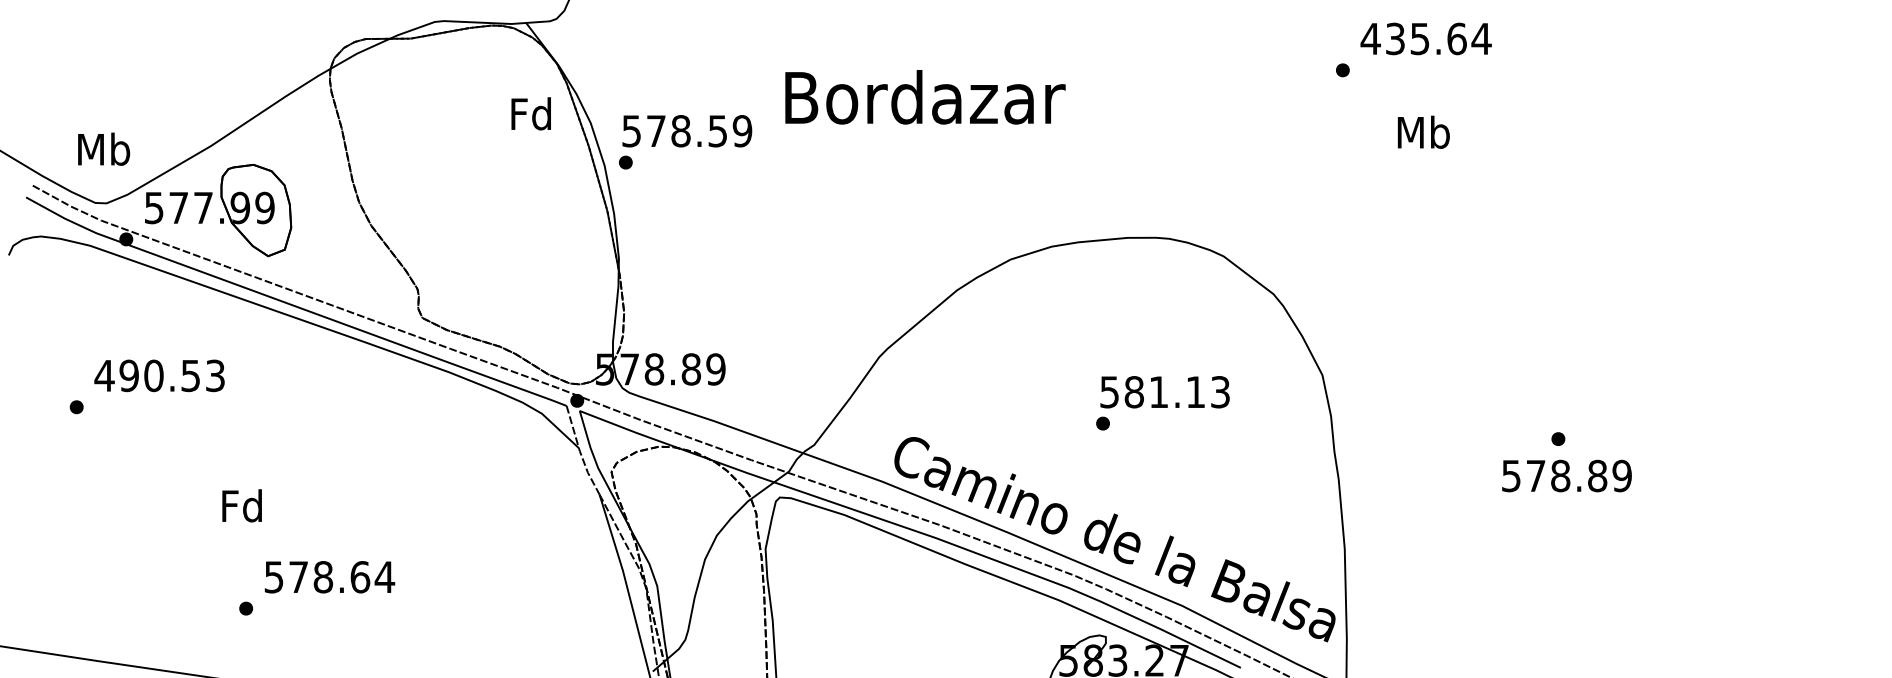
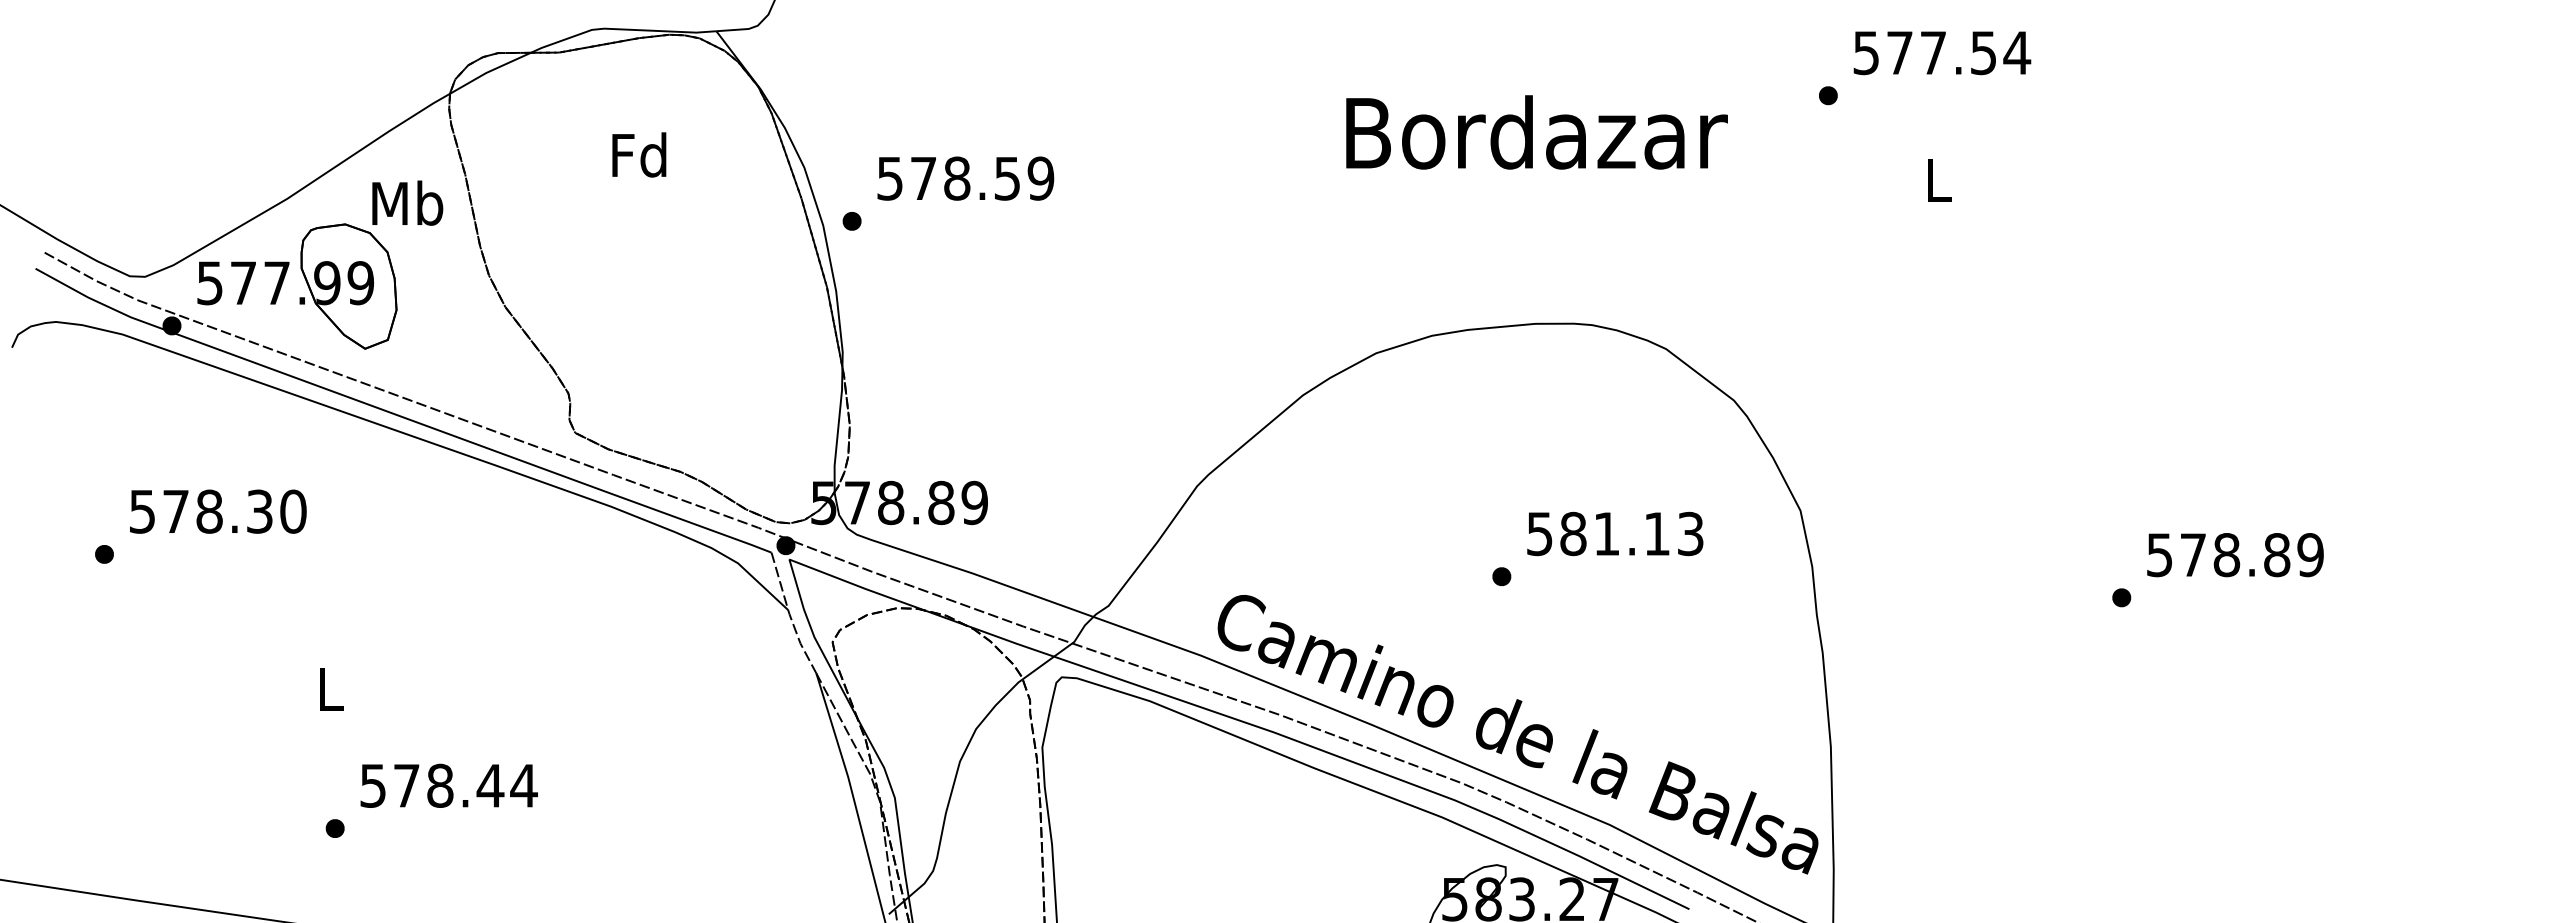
text: (1413, 38) -> (1924, 52), 435.64 -> 577.54
text: (925, 97) -> (1536, 132), moved
text: (531, 113) -> (639, 154), moved
text: (687, 131) -> (965, 178), moved
text: (1423, 131) -> (1938, 179), Mb -> L
text: (103, 148) -> (407, 202), moved
text: (159, 375) -> (217, 511), 490.53 -> 578.30
text: (1165, 391) -> (1615, 533), moved
text: (1567, 476) -> (2235, 555), moved
text: (241, 505) -> (329, 688), Fd -> L
text: (360, 576) -> (490, 785), 578.64 -> 578.44

